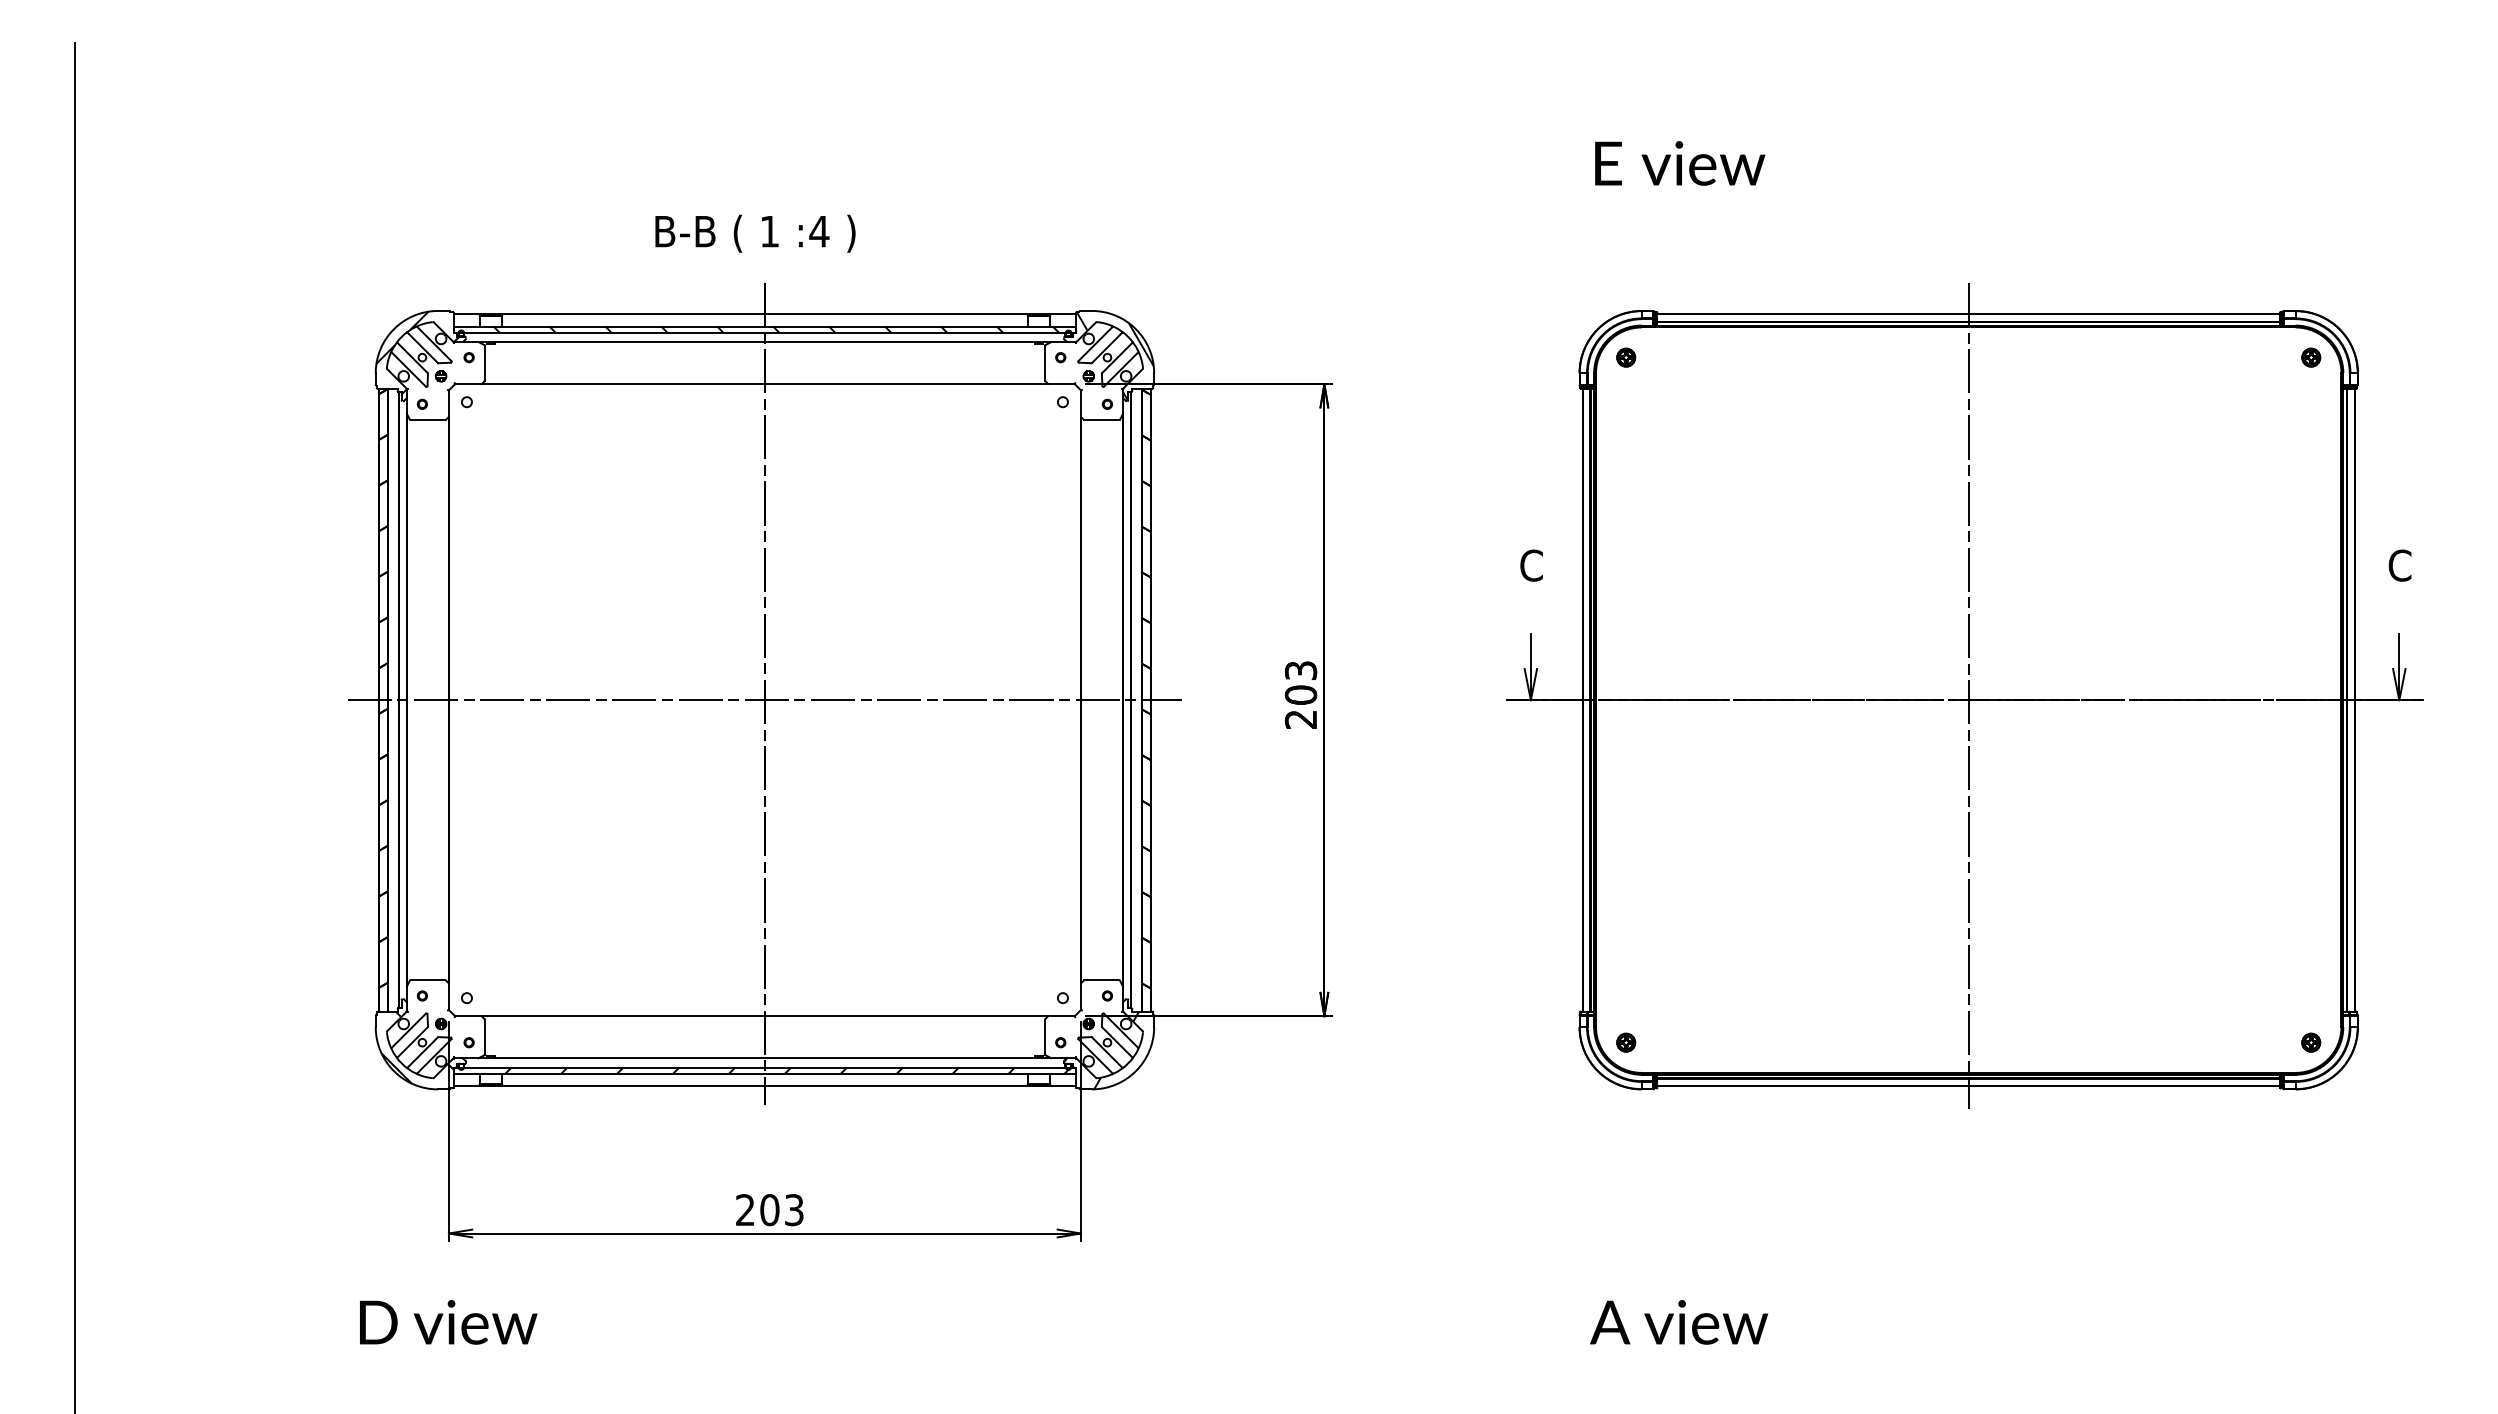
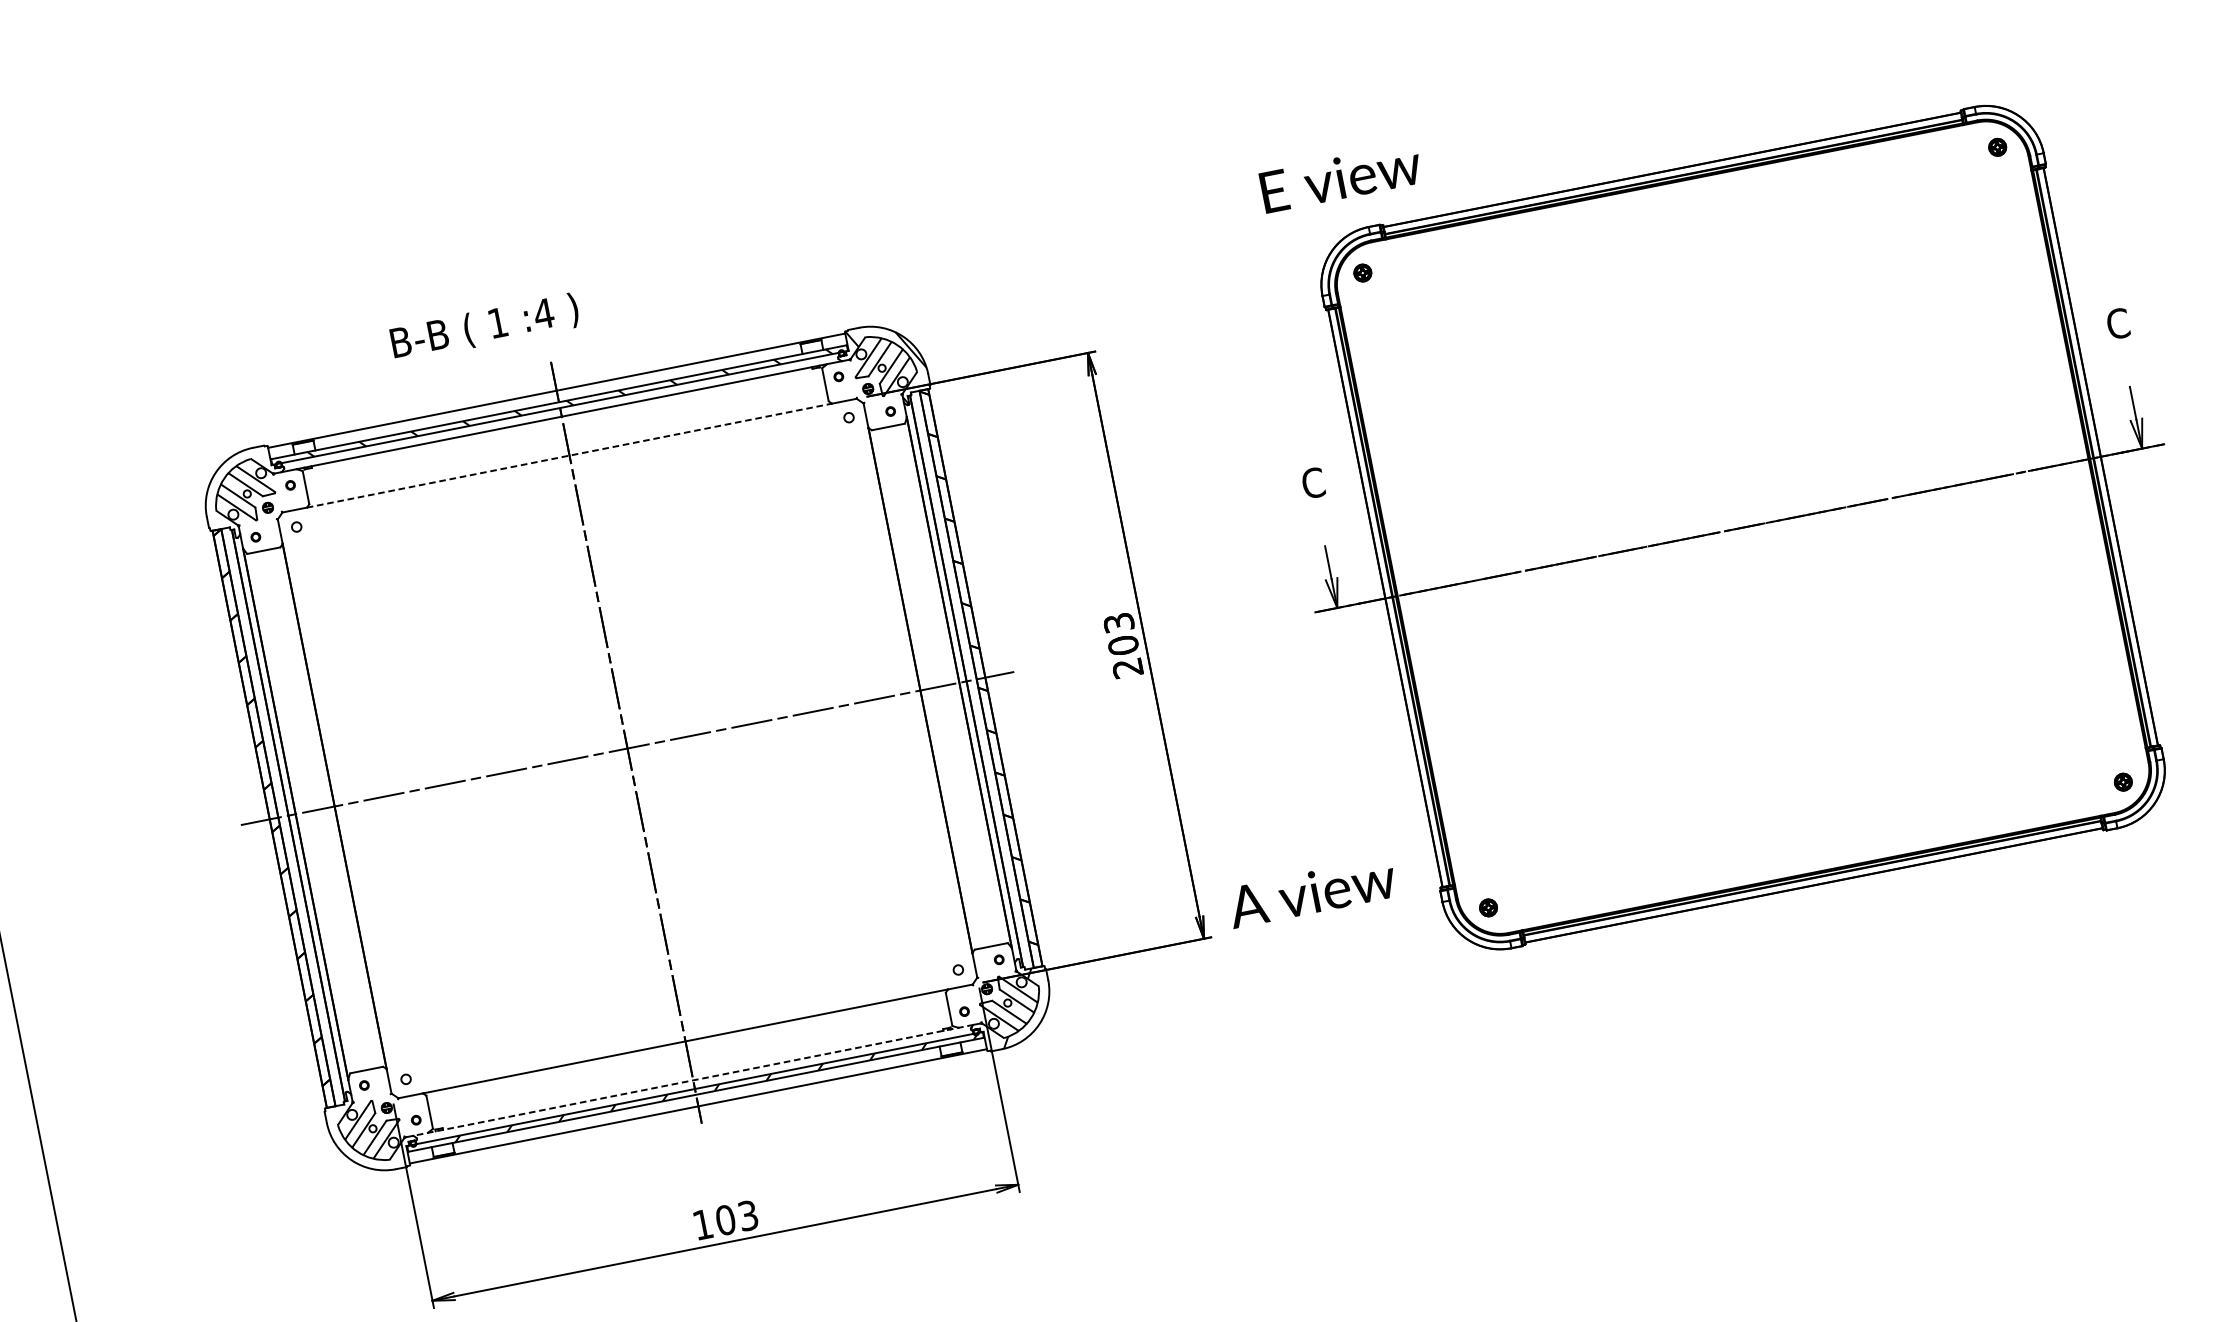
text: (1680, 163) -> (1341, 177), moved
text: (755, 233) -> (484, 327), moved
hatch: (417, 352) -> (241, 490), removed
line: (764, 384) -> (569, 456), solid -> dashed
line: (1968, 696) -> (1742, 524), removed
hatch: (417, 1047) -> (369, 1134), removed
line: (764, 1058) -> (692, 1080), solid -> dashed
text: (745, 1209) -> (702, 1224), 203 -> 103
text: (1679, 1322) -> (1312, 892), moved

